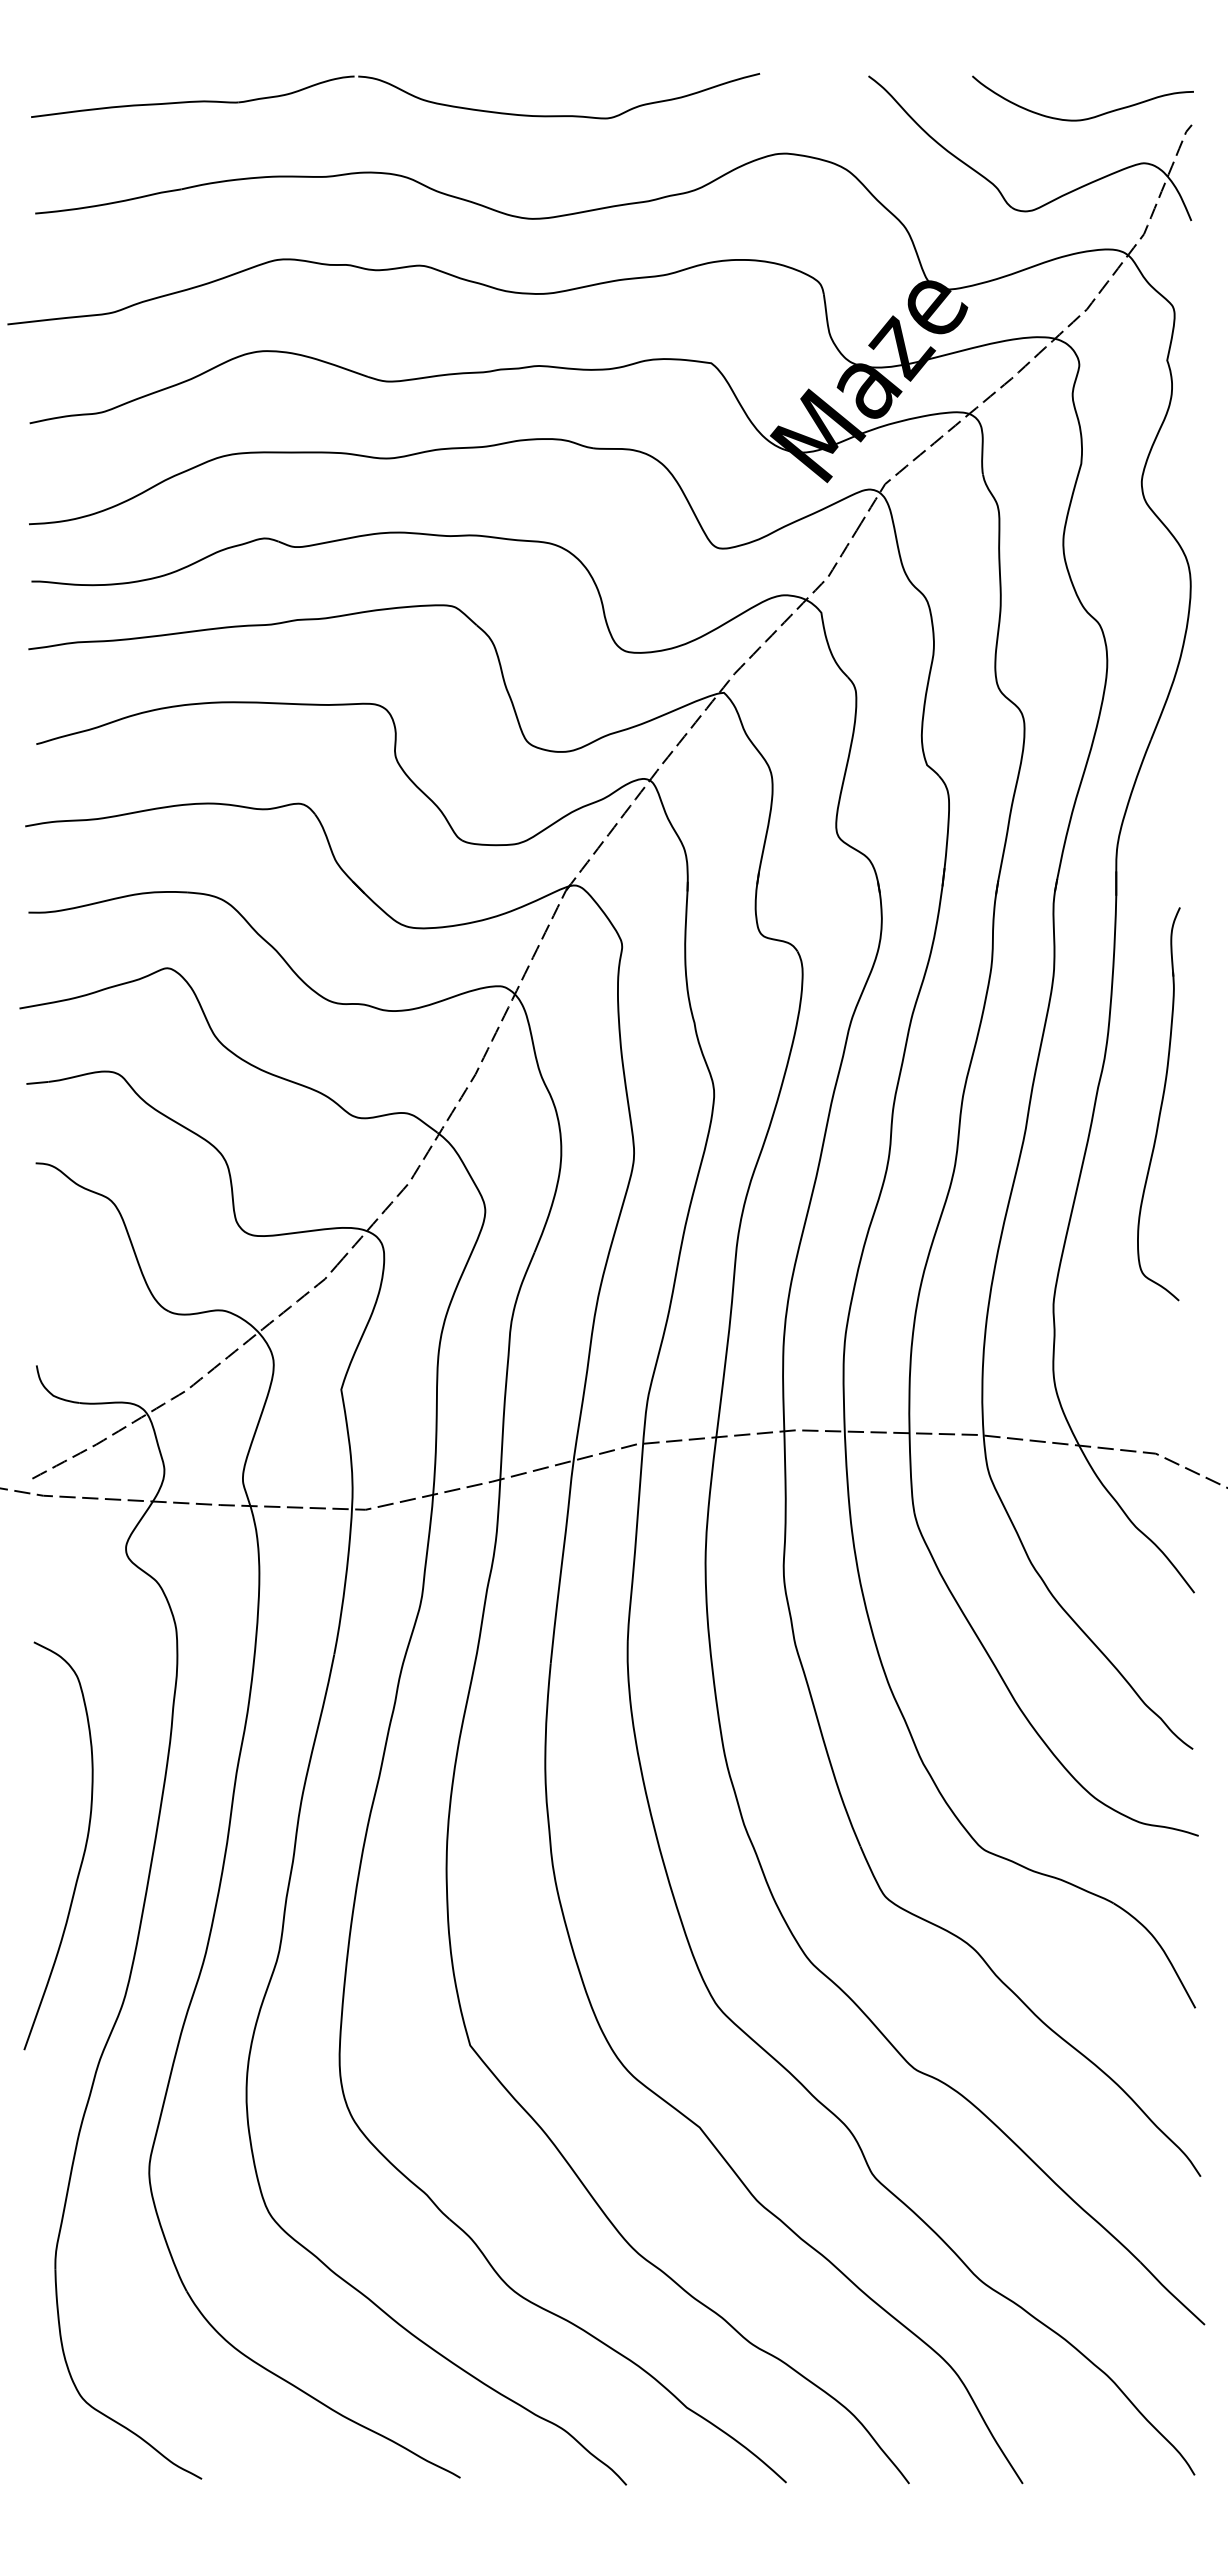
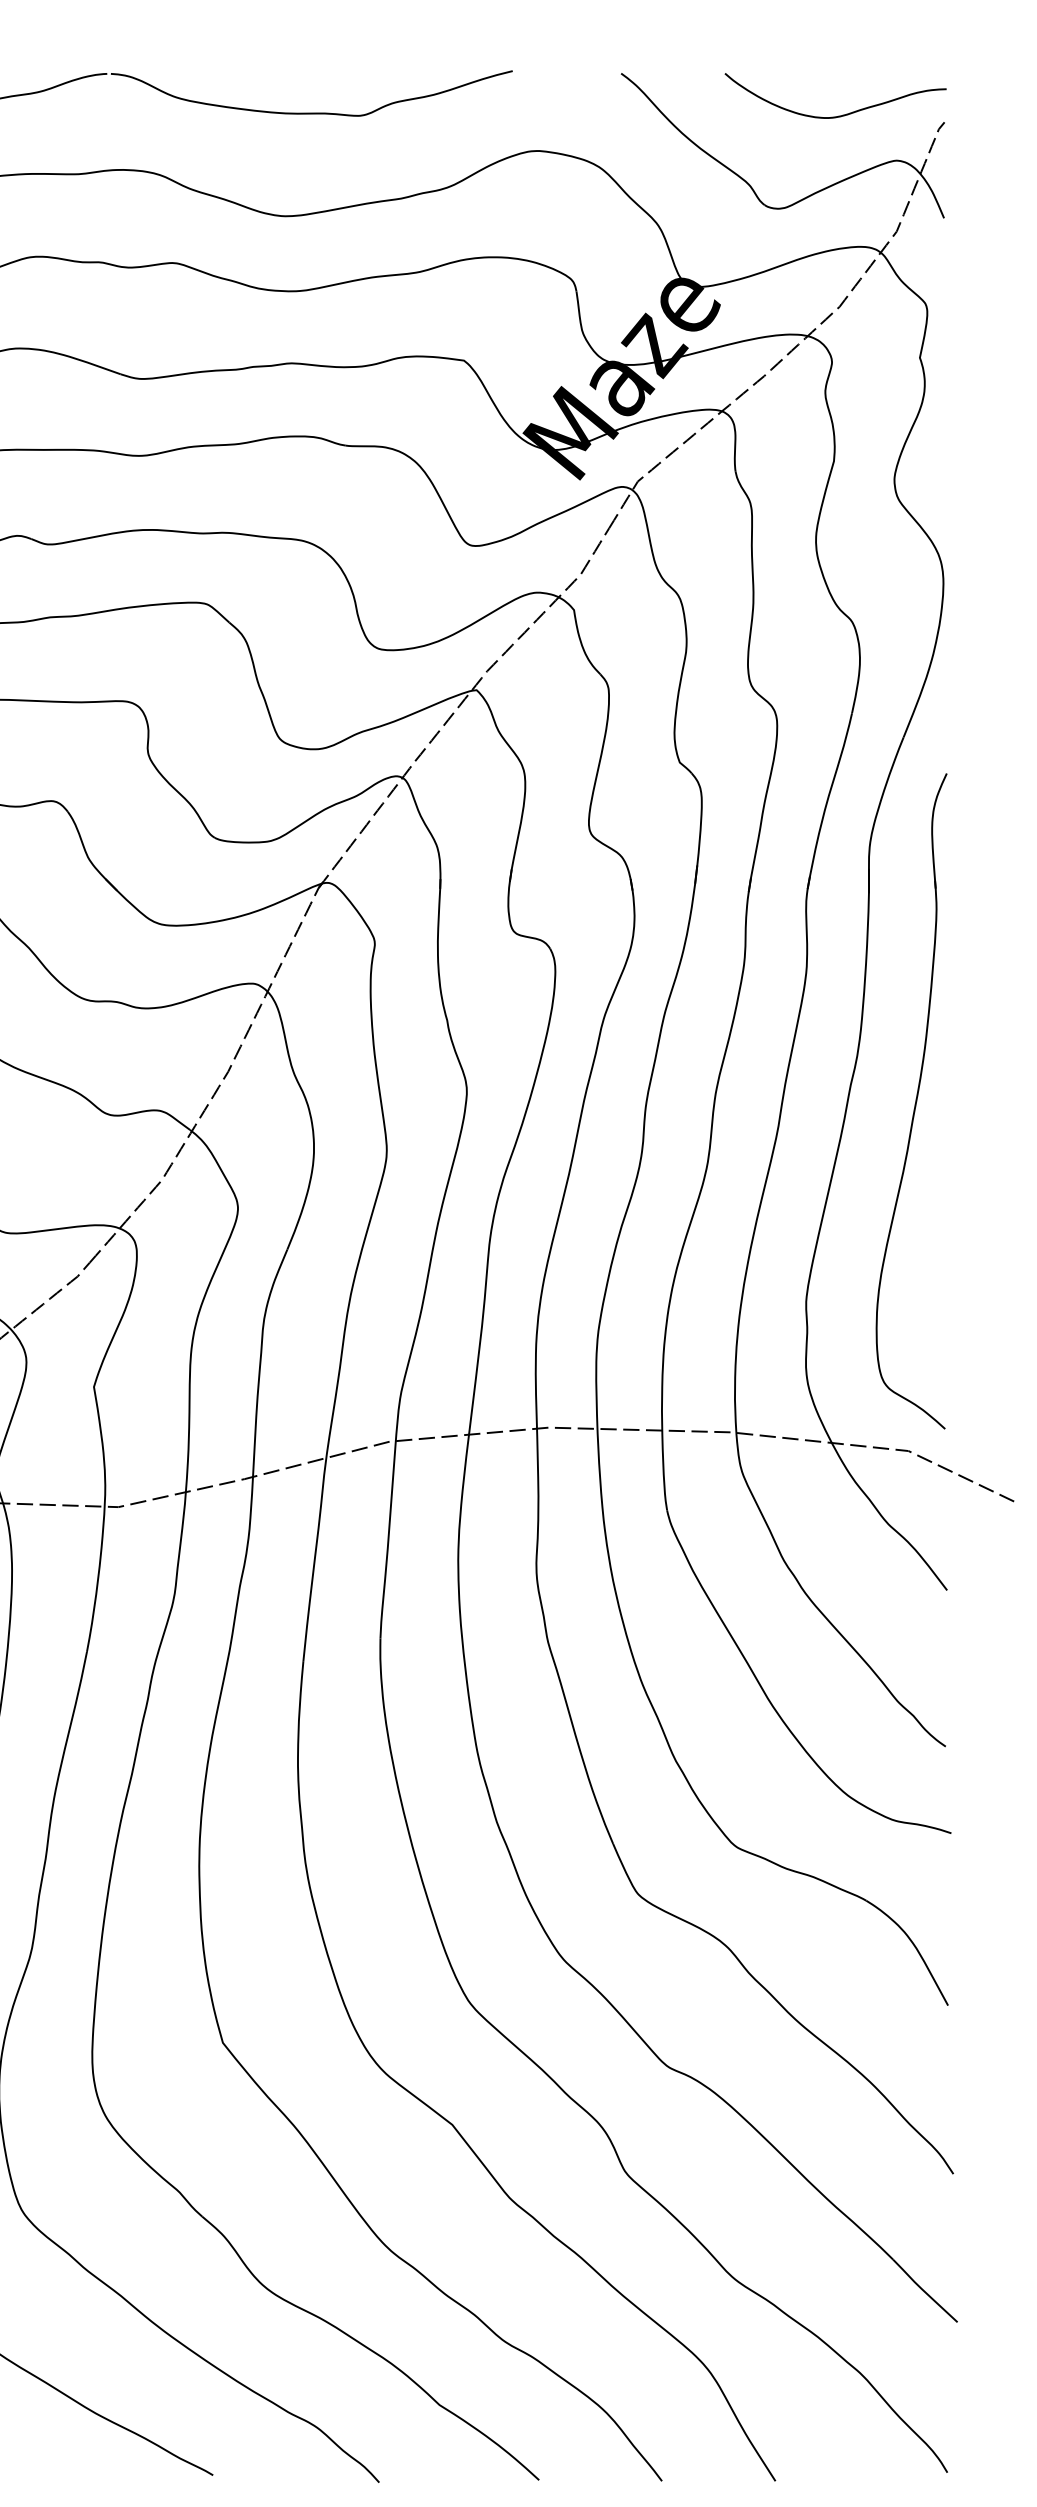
part: (1158, 1104) -> (911, 1101), size x1.67

